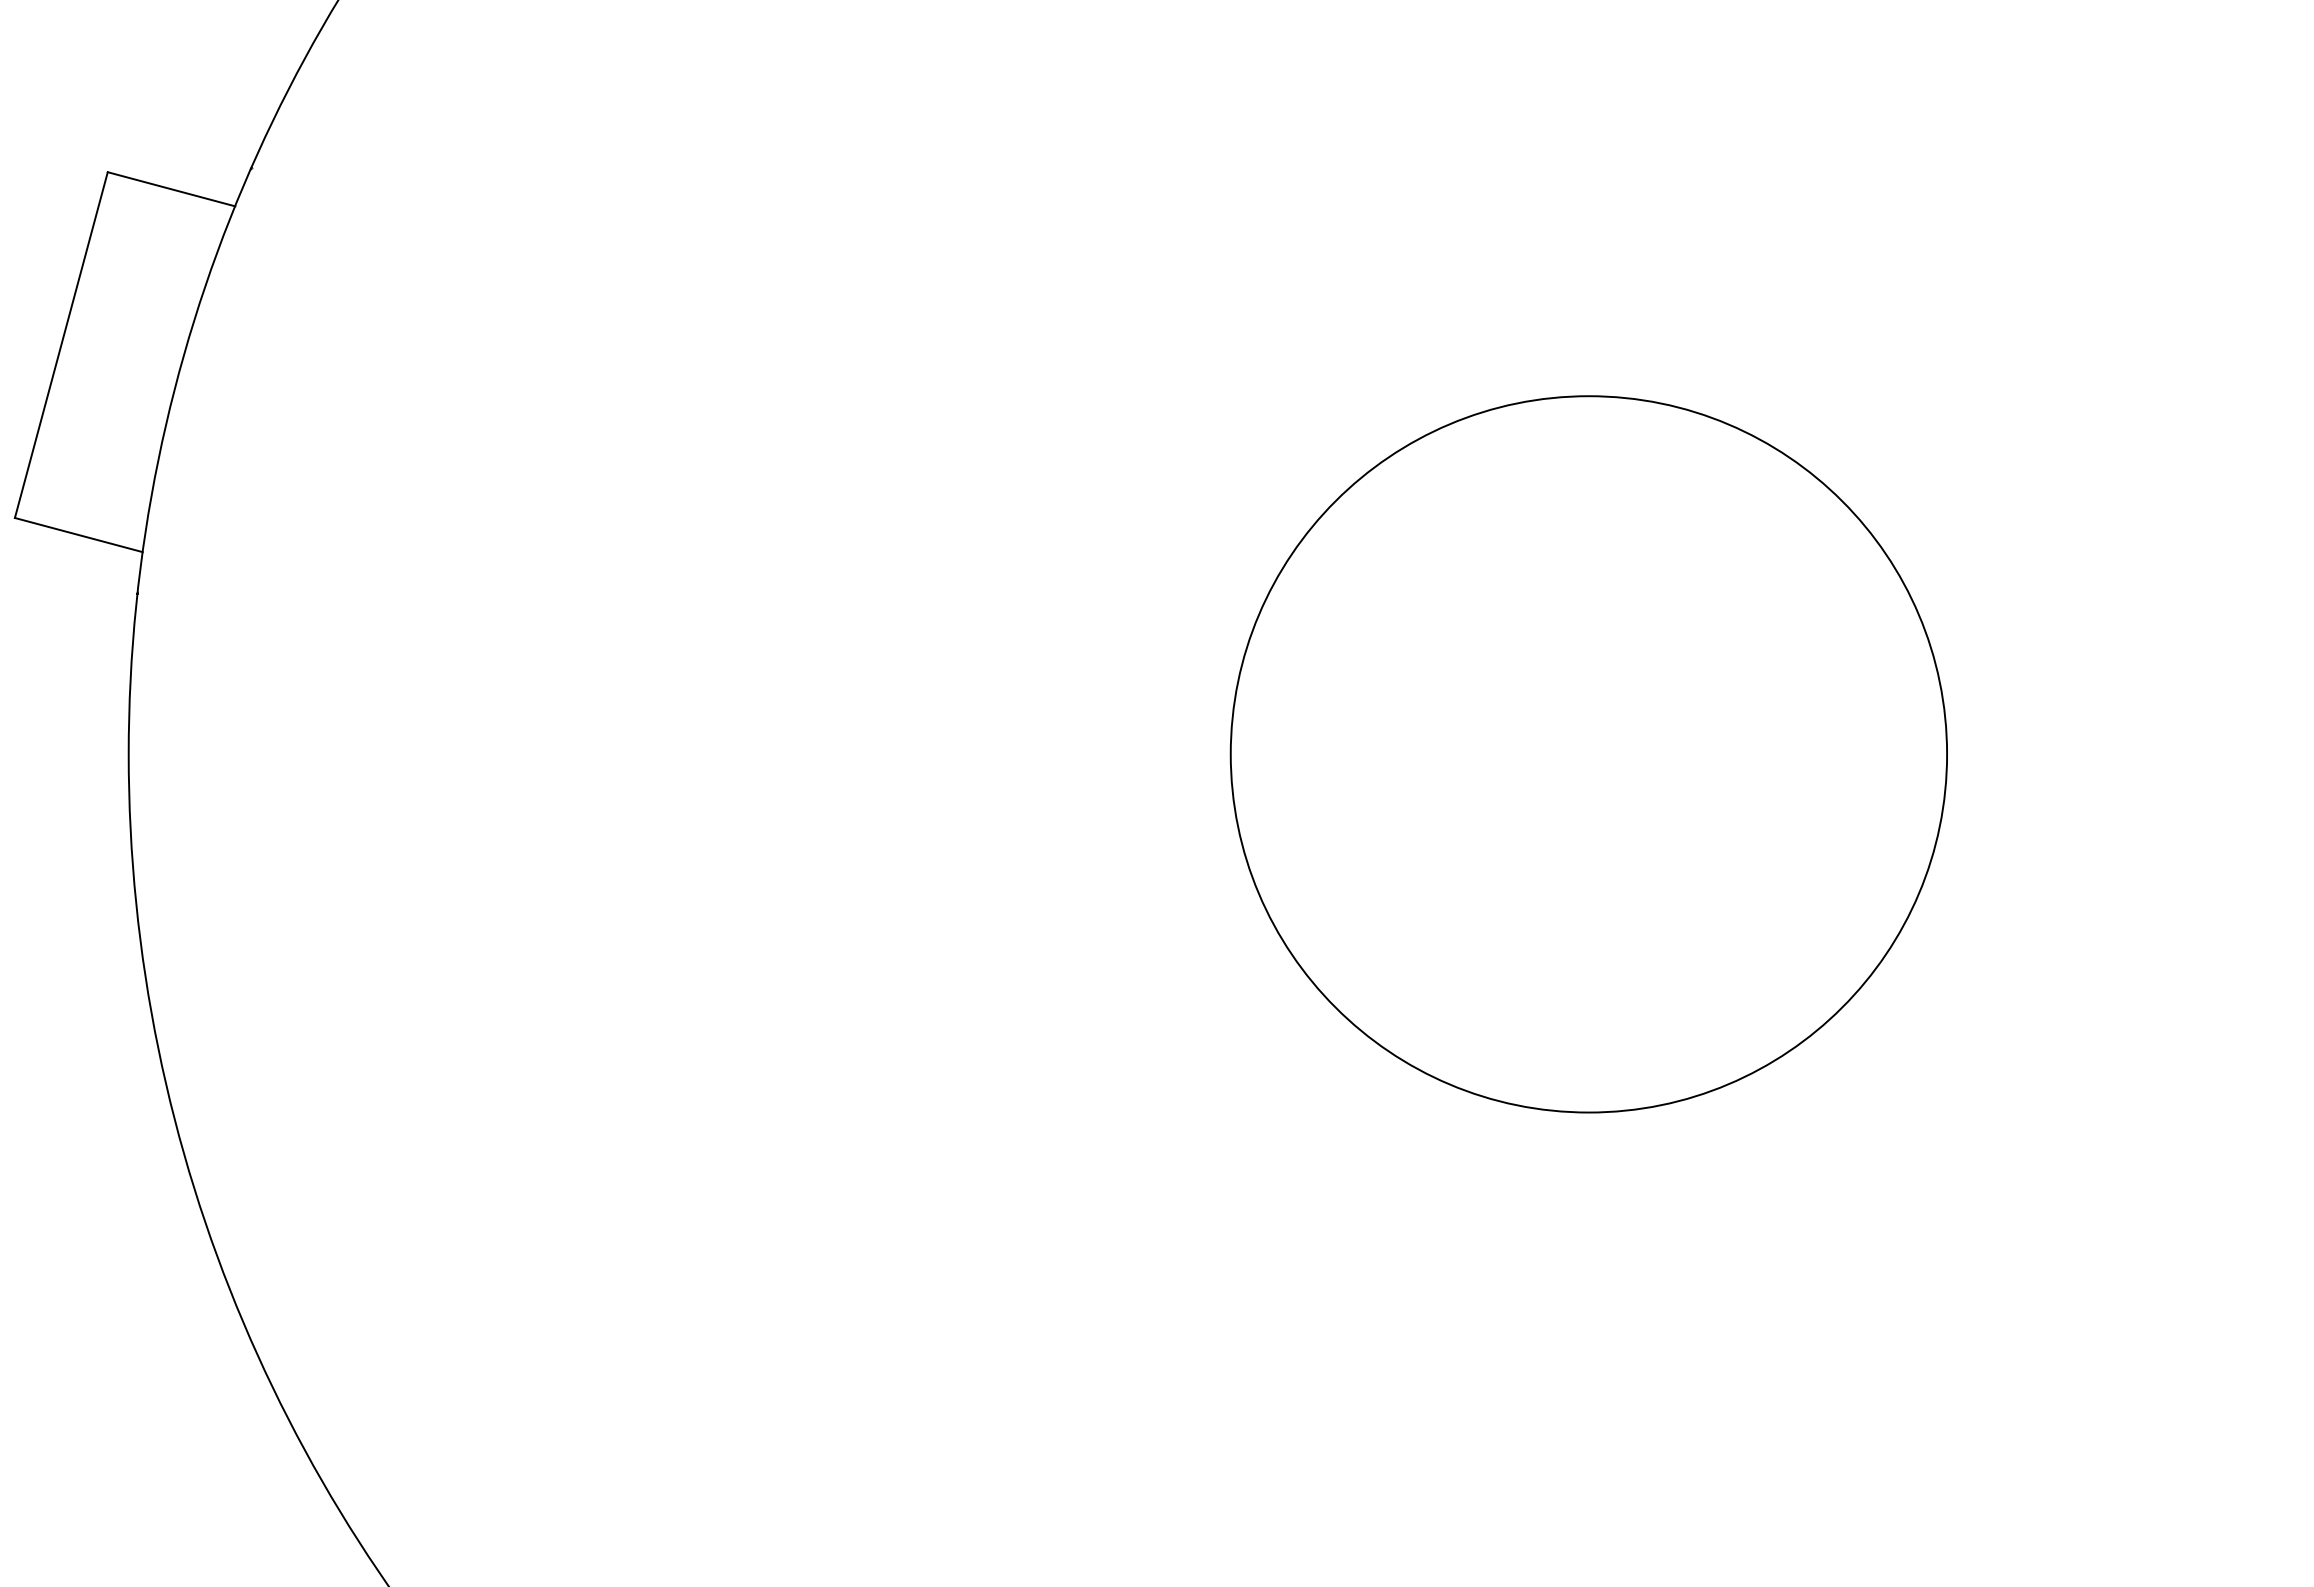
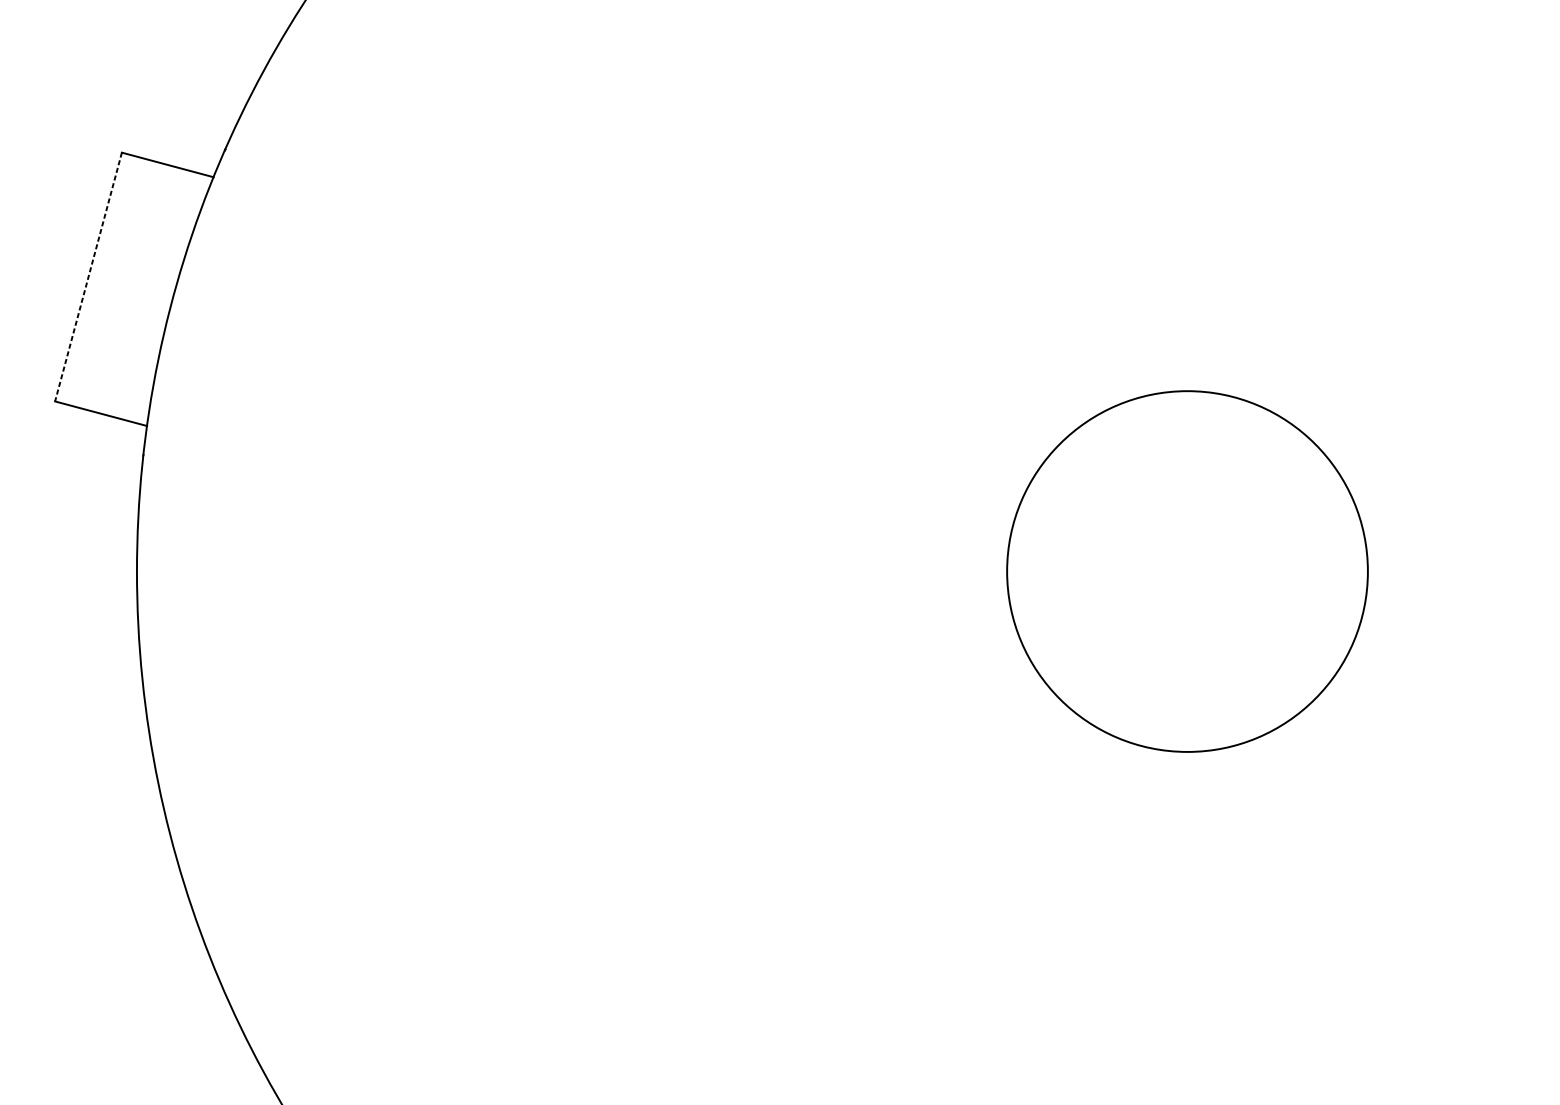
line: (61, 345) -> (88, 277), solid -> dashed
circle: (1588, 754) -> (1187, 571), size x0.7

